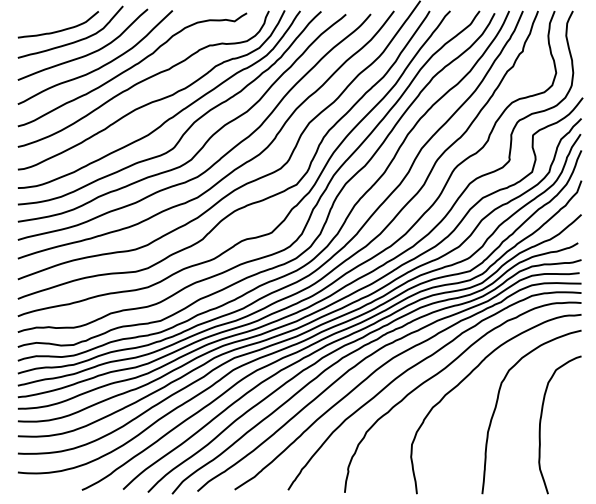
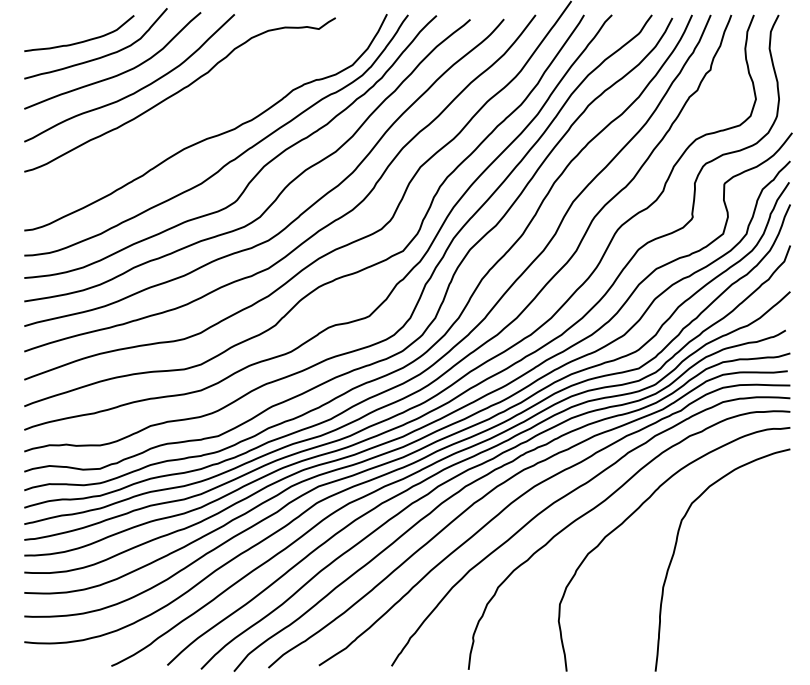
curve: (143, 79) -> (195, 108), removed
curve: (541, 422) -> (735, 574), removed

